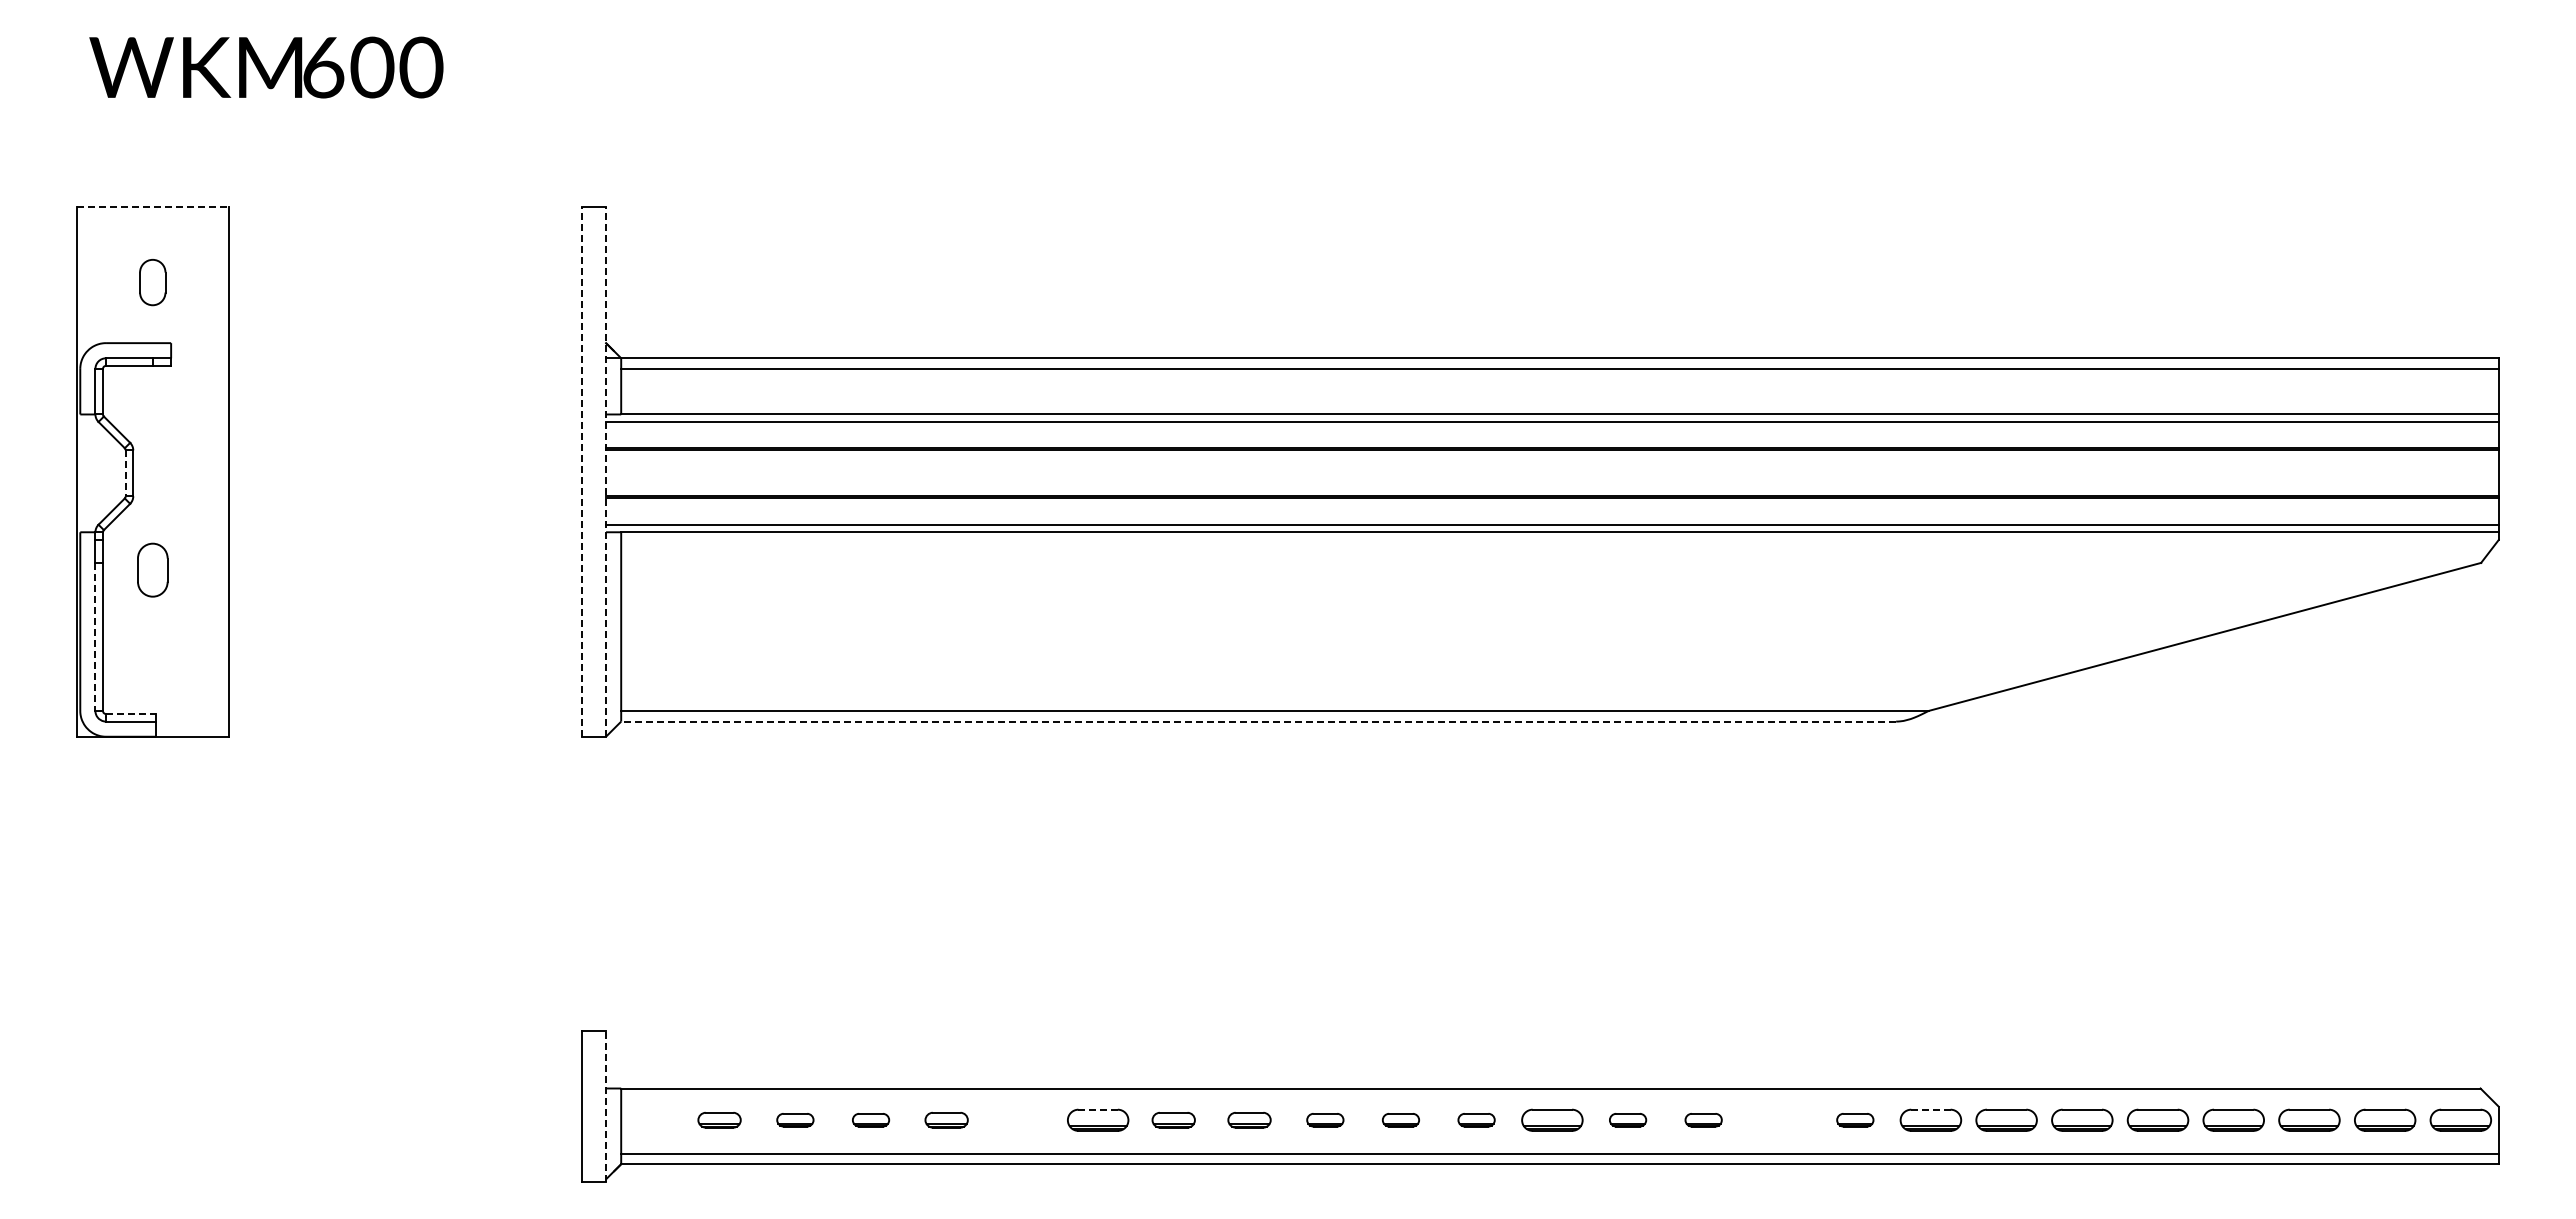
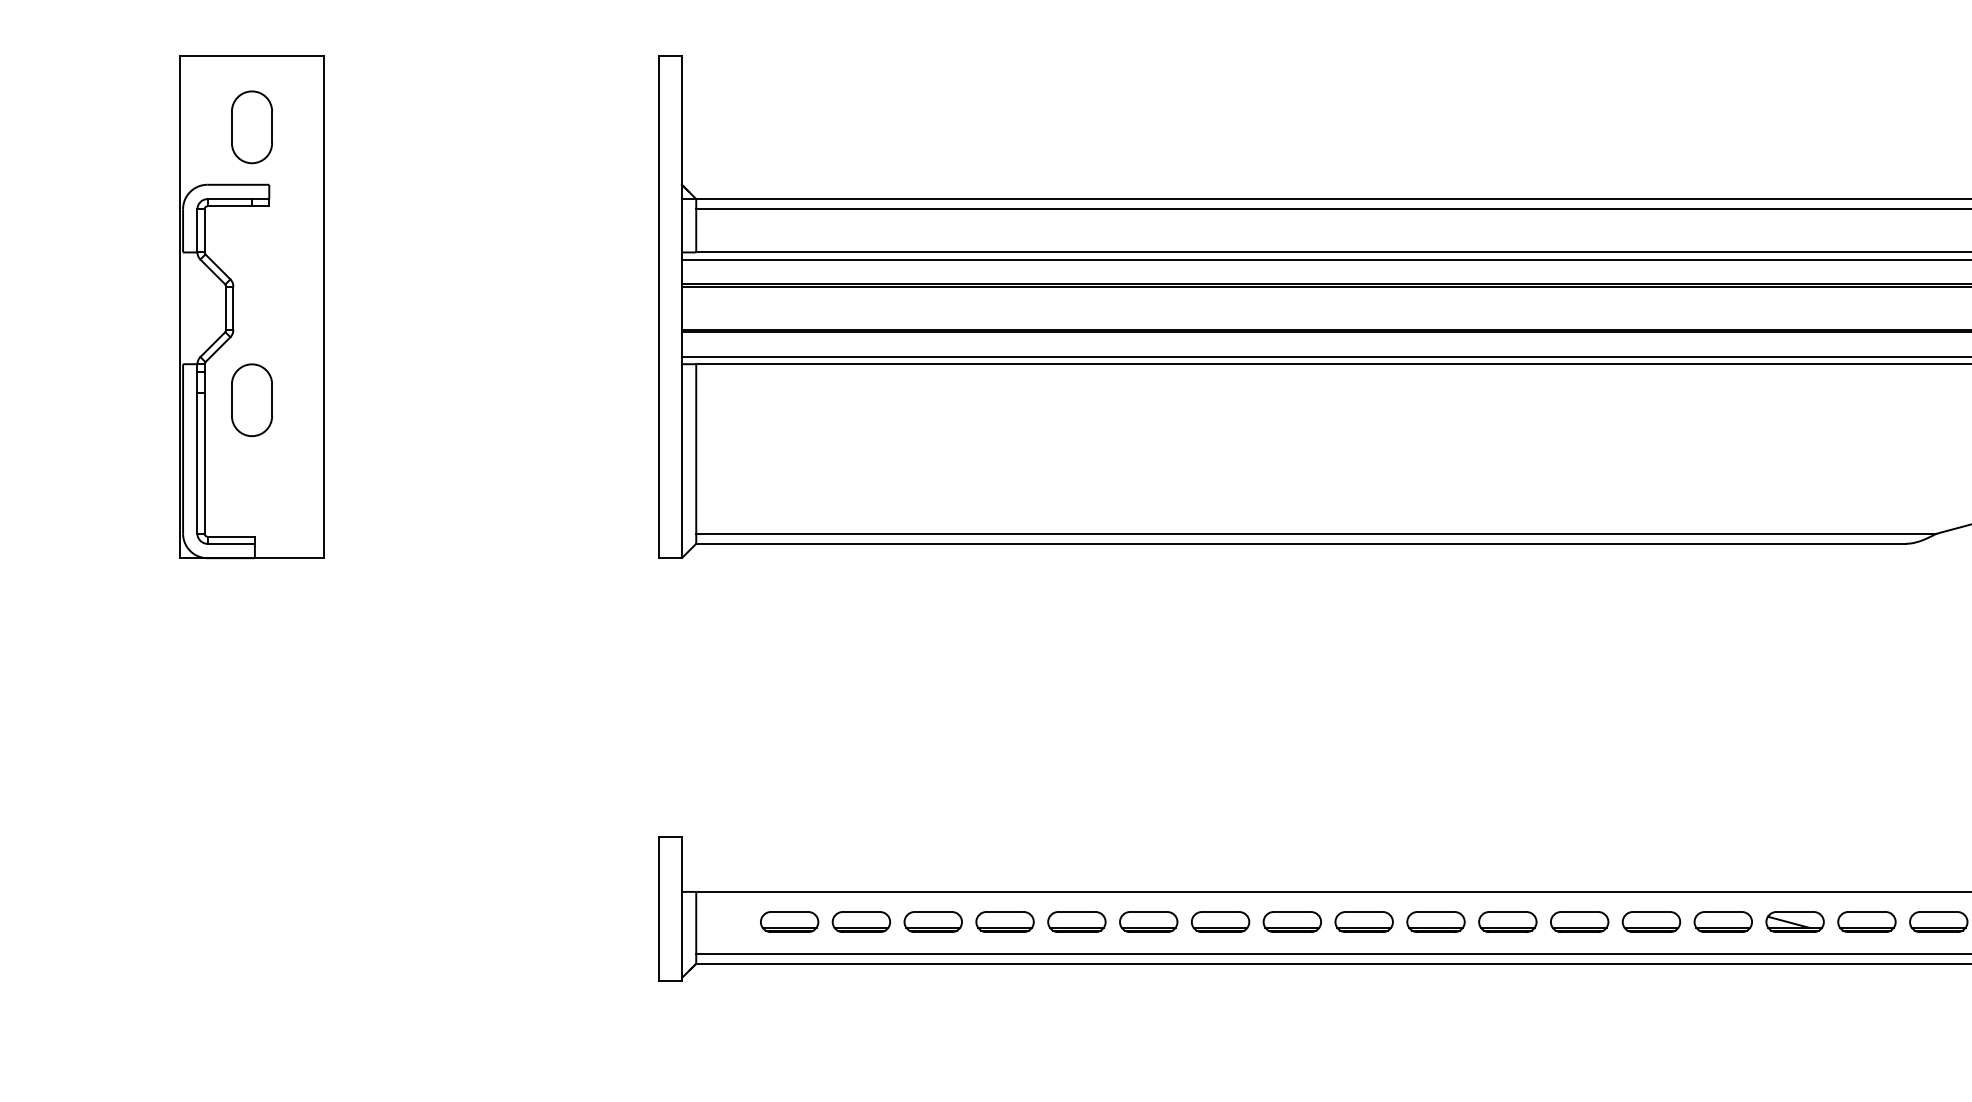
line: (152, 206) -> (251, 55), dashed -> solid
part: (152, 282) -> (251, 127), size x1.67
line: (581, 471) -> (658, 306), dashed -> solid
line: (606, 471) -> (682, 306), dashed -> solid
line: (125, 473) -> (225, 308), dashed -> solid
part: (152, 569) -> (251, 399), size x1.43
line: (95, 637) -> (197, 464), dashed -> solid
line: (131, 714) -> (231, 537), dashed -> solid
line: (1258, 721) -> (1300, 543), dashed -> solid
line: (606, 1106) -> (682, 908), dashed -> solid
line: (1098, 1109) -> (1149, 911), dashed -> solid
line: (1930, 1109) -> (1938, 911), dashed -> solid
part: (719, 1119) -> (789, 921), size x1.43
part: (795, 1119) -> (861, 921), size x1.67
part: (870, 1119) -> (932, 921), size x1.67
part: (946, 1119) -> (1004, 921), size x1.43
part: (1022, 1119) -> (1076, 921), added
part: (1173, 1119) -> (1220, 921), size x1.43
part: (1249, 1119) -> (1292, 921), size x1.43
part: (1325, 1119) -> (1364, 921), size x1.67
part: (1400, 1119) -> (1435, 921), size x1.67
part: (1476, 1119) -> (1507, 921), size x1.67
part: (1627, 1119) -> (1650, 921), size x1.67
part: (1703, 1119) -> (1723, 921), size x1.67
part: (1779, 1119) -> (1795, 921), added
part: (1855, 1119) -> (1867, 921), size x1.67

